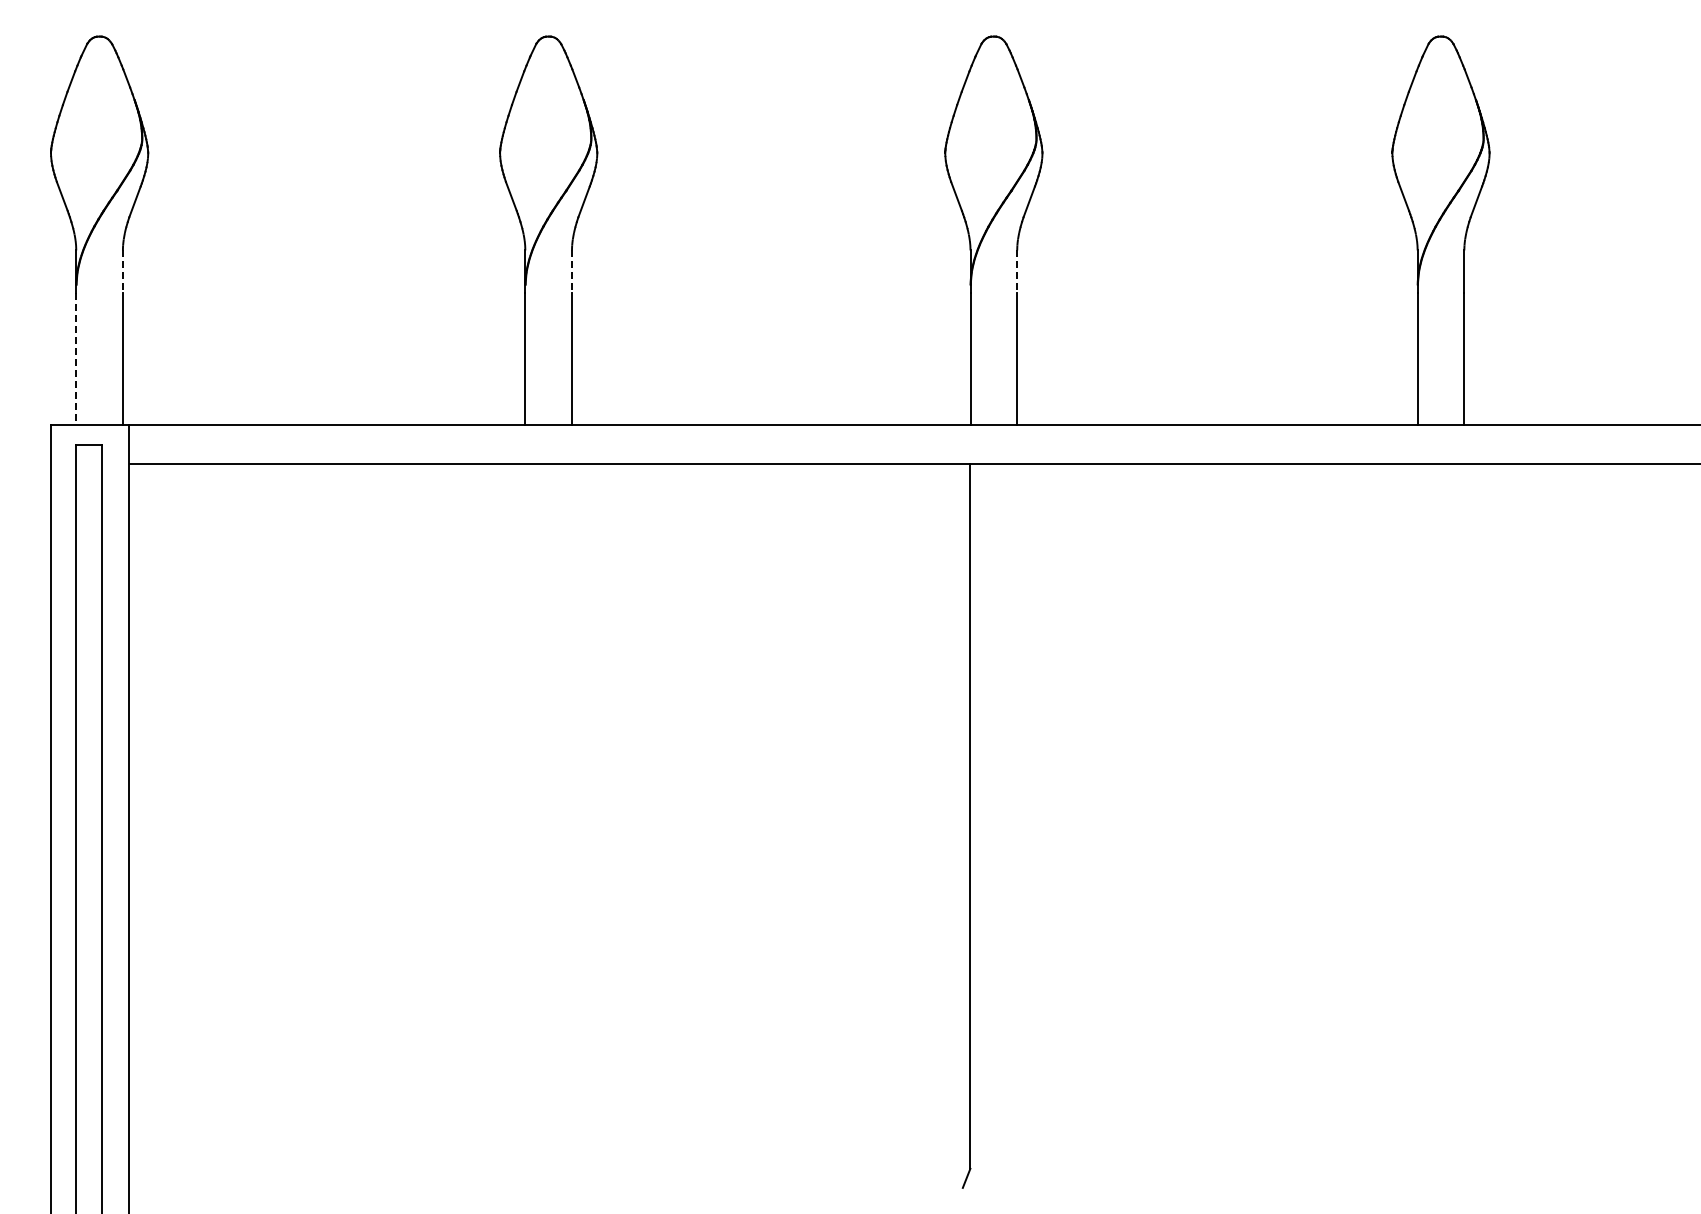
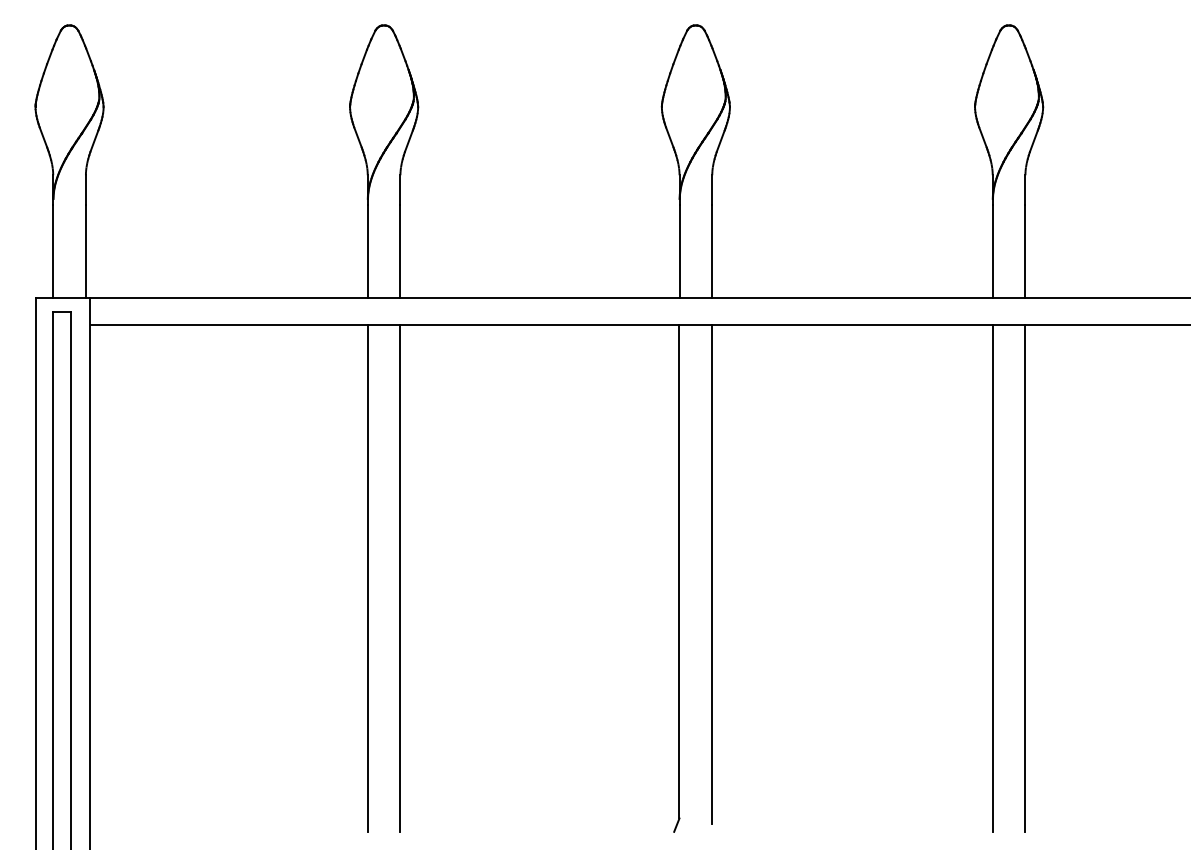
line: (122, 272) -> (85, 190), dashed -> solid
line: (572, 272) -> (400, 190), dashed -> solid
line: (1017, 272) -> (712, 190), dashed -> solid
line: (76, 359) -> (53, 251), dashed -> solid
line: (1017, 820) -> (712, 574), added
line: (525, 826) -> (367, 578), added
line: (572, 826) -> (400, 578), added
line: (1417, 826) -> (992, 578), added
line: (1464, 826) -> (1025, 578), added

